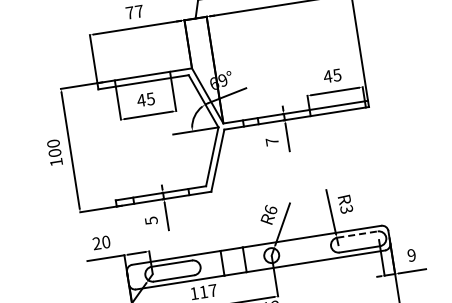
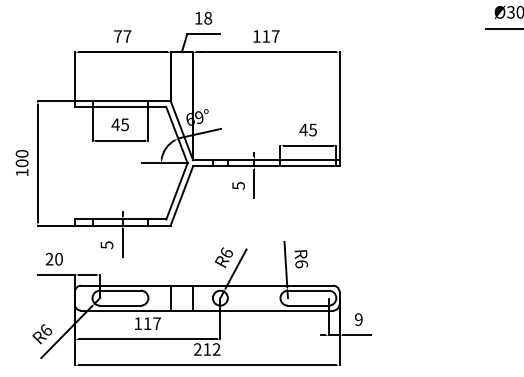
text: (272, 141) -> (238, 185), 7 -> 5
text: (346, 209) -> (301, 264), R3 -> R6
line: (357, 234) -> (308, 290), dashed -> solid

